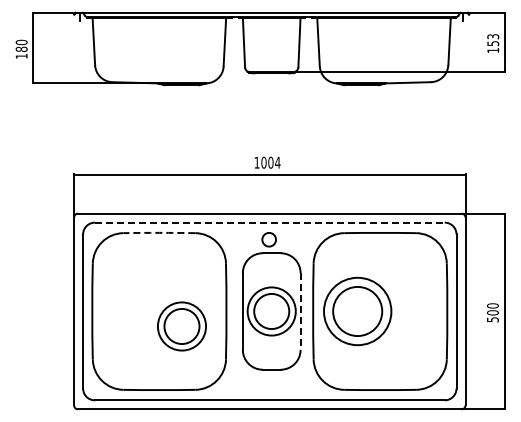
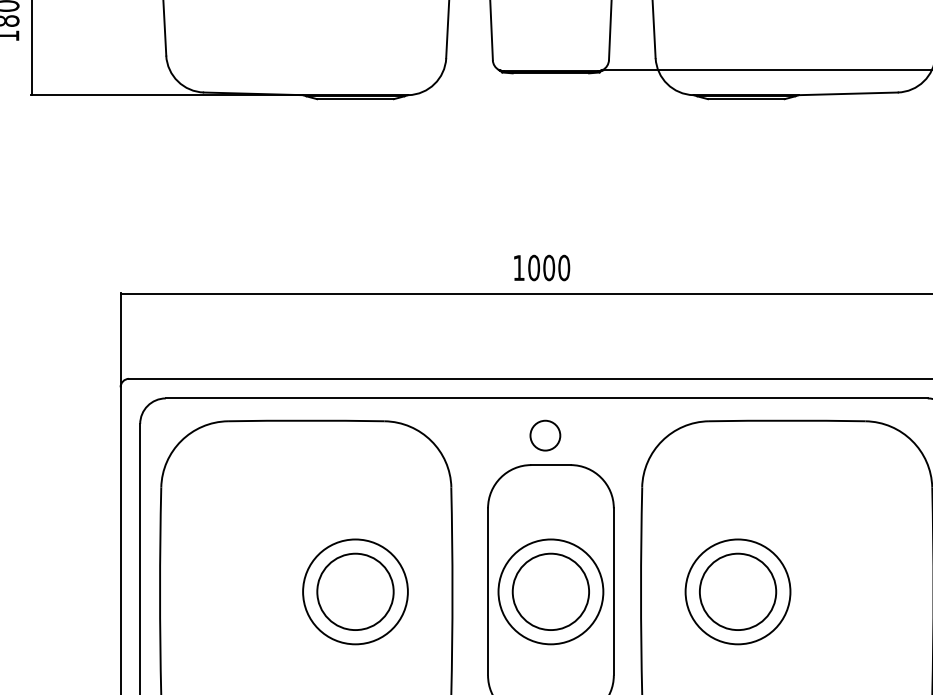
text: (277, 162) -> (563, 267), 1004 -> 1000
line: (269, 222) -> (546, 398), dashed -> solid
arc: (159, 232) -> (306, 419), dashed -> solid
line: (300, 311) -> (613, 591), dashed -> solid
part: (357, 311) -> (737, 591), size x0.71
part: (181, 326) -> (354, 591), moved

